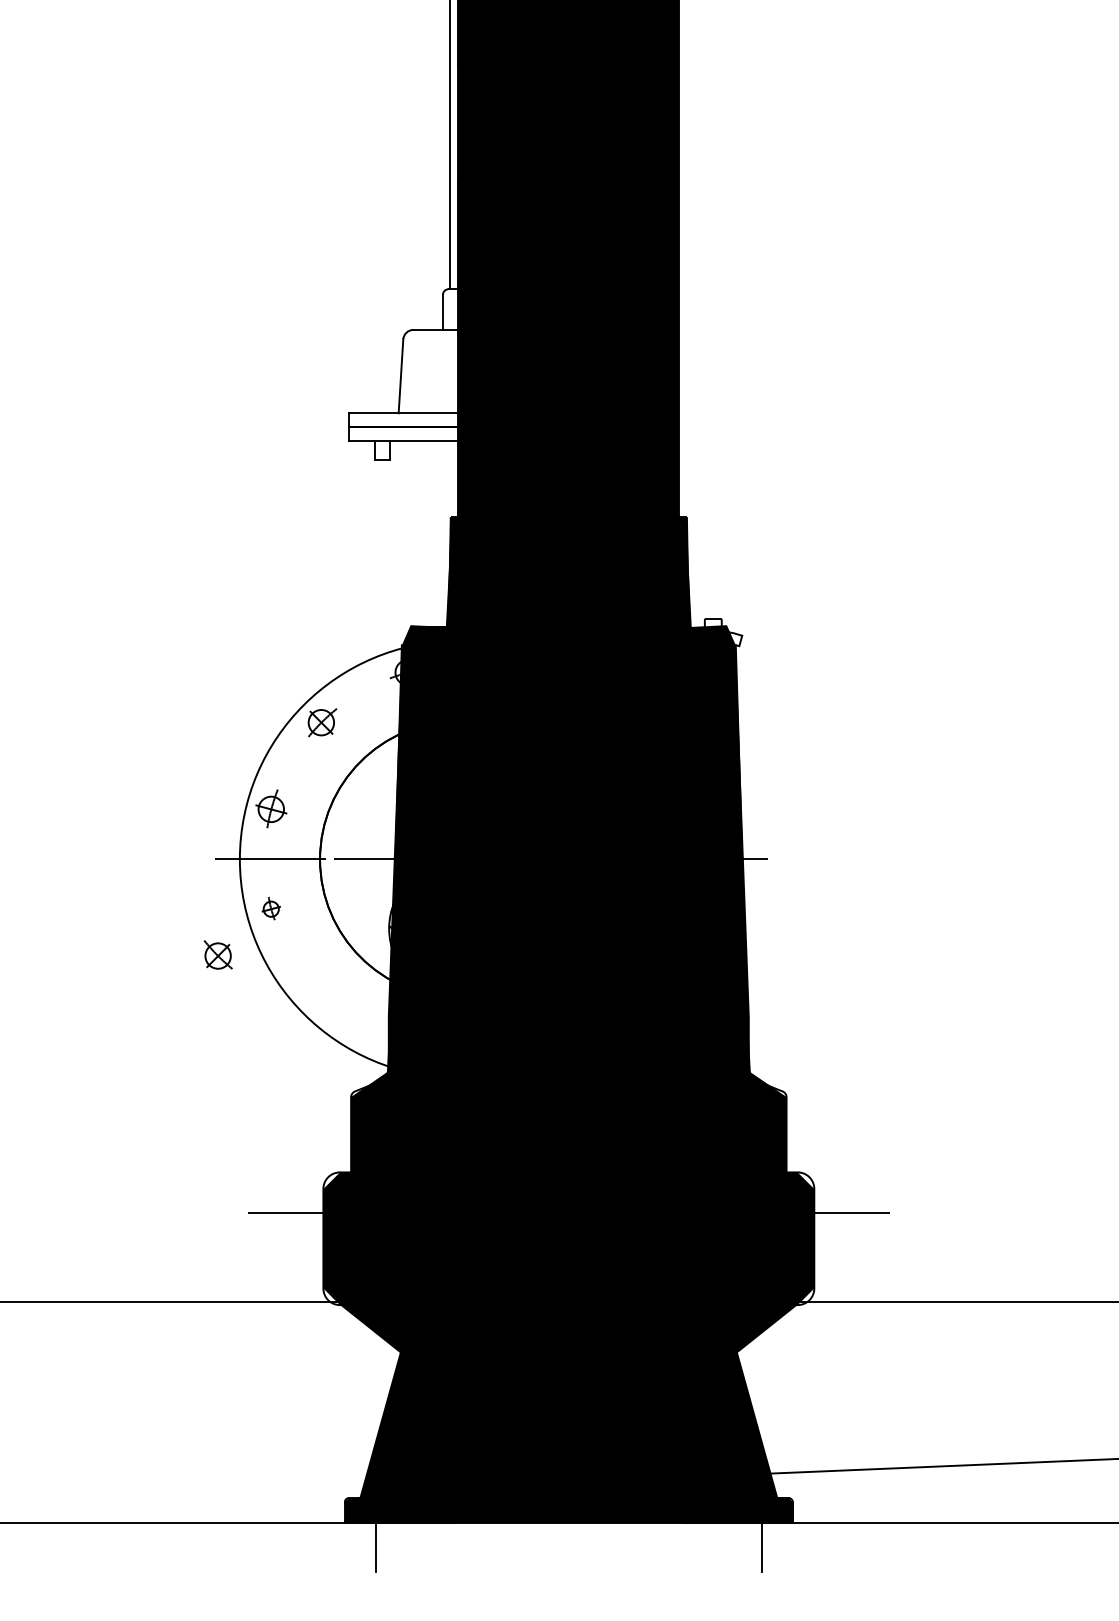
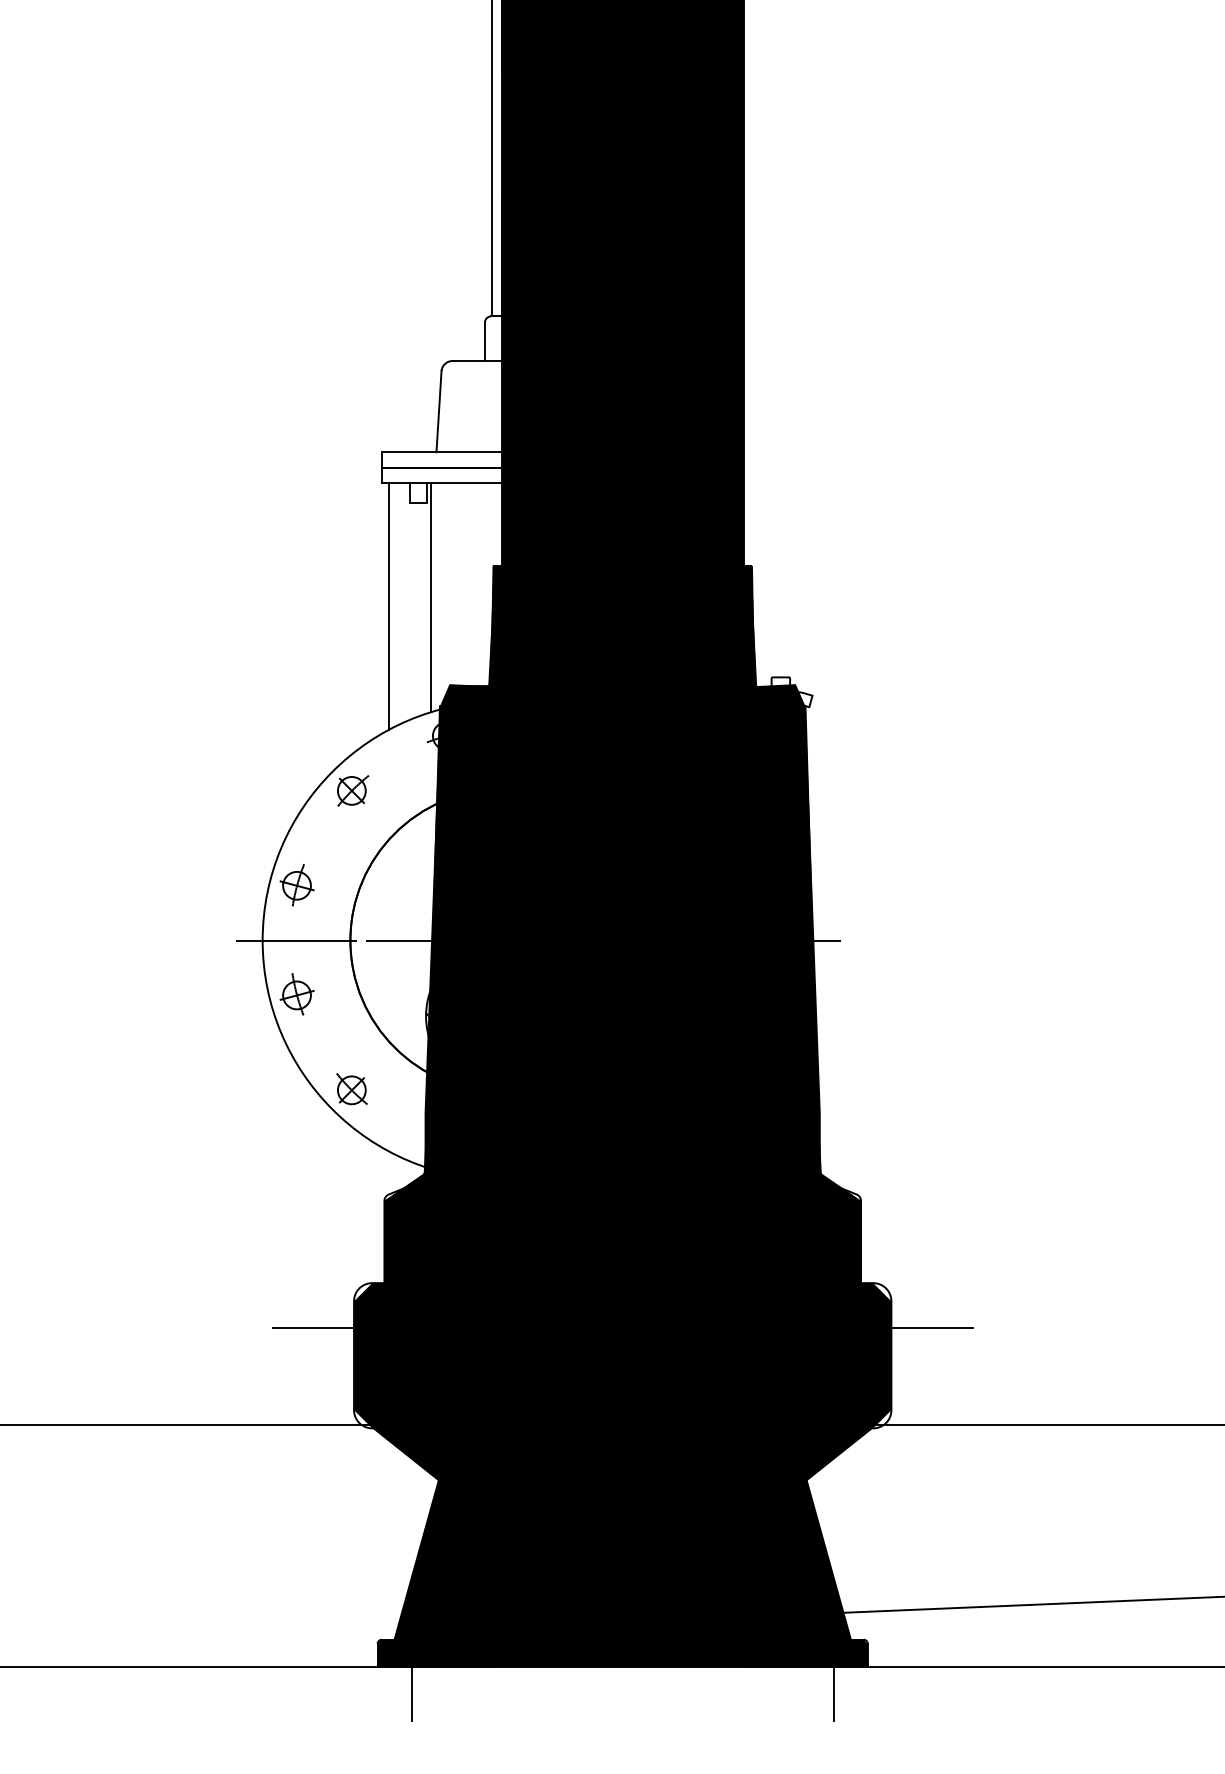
line: (393, 546) -> (430, 597), added
line: (355, 553) -> (389, 605), added
part: (270, 908) -> (296, 994), size x1.67
part: (217, 955) -> (351, 1089), moved

